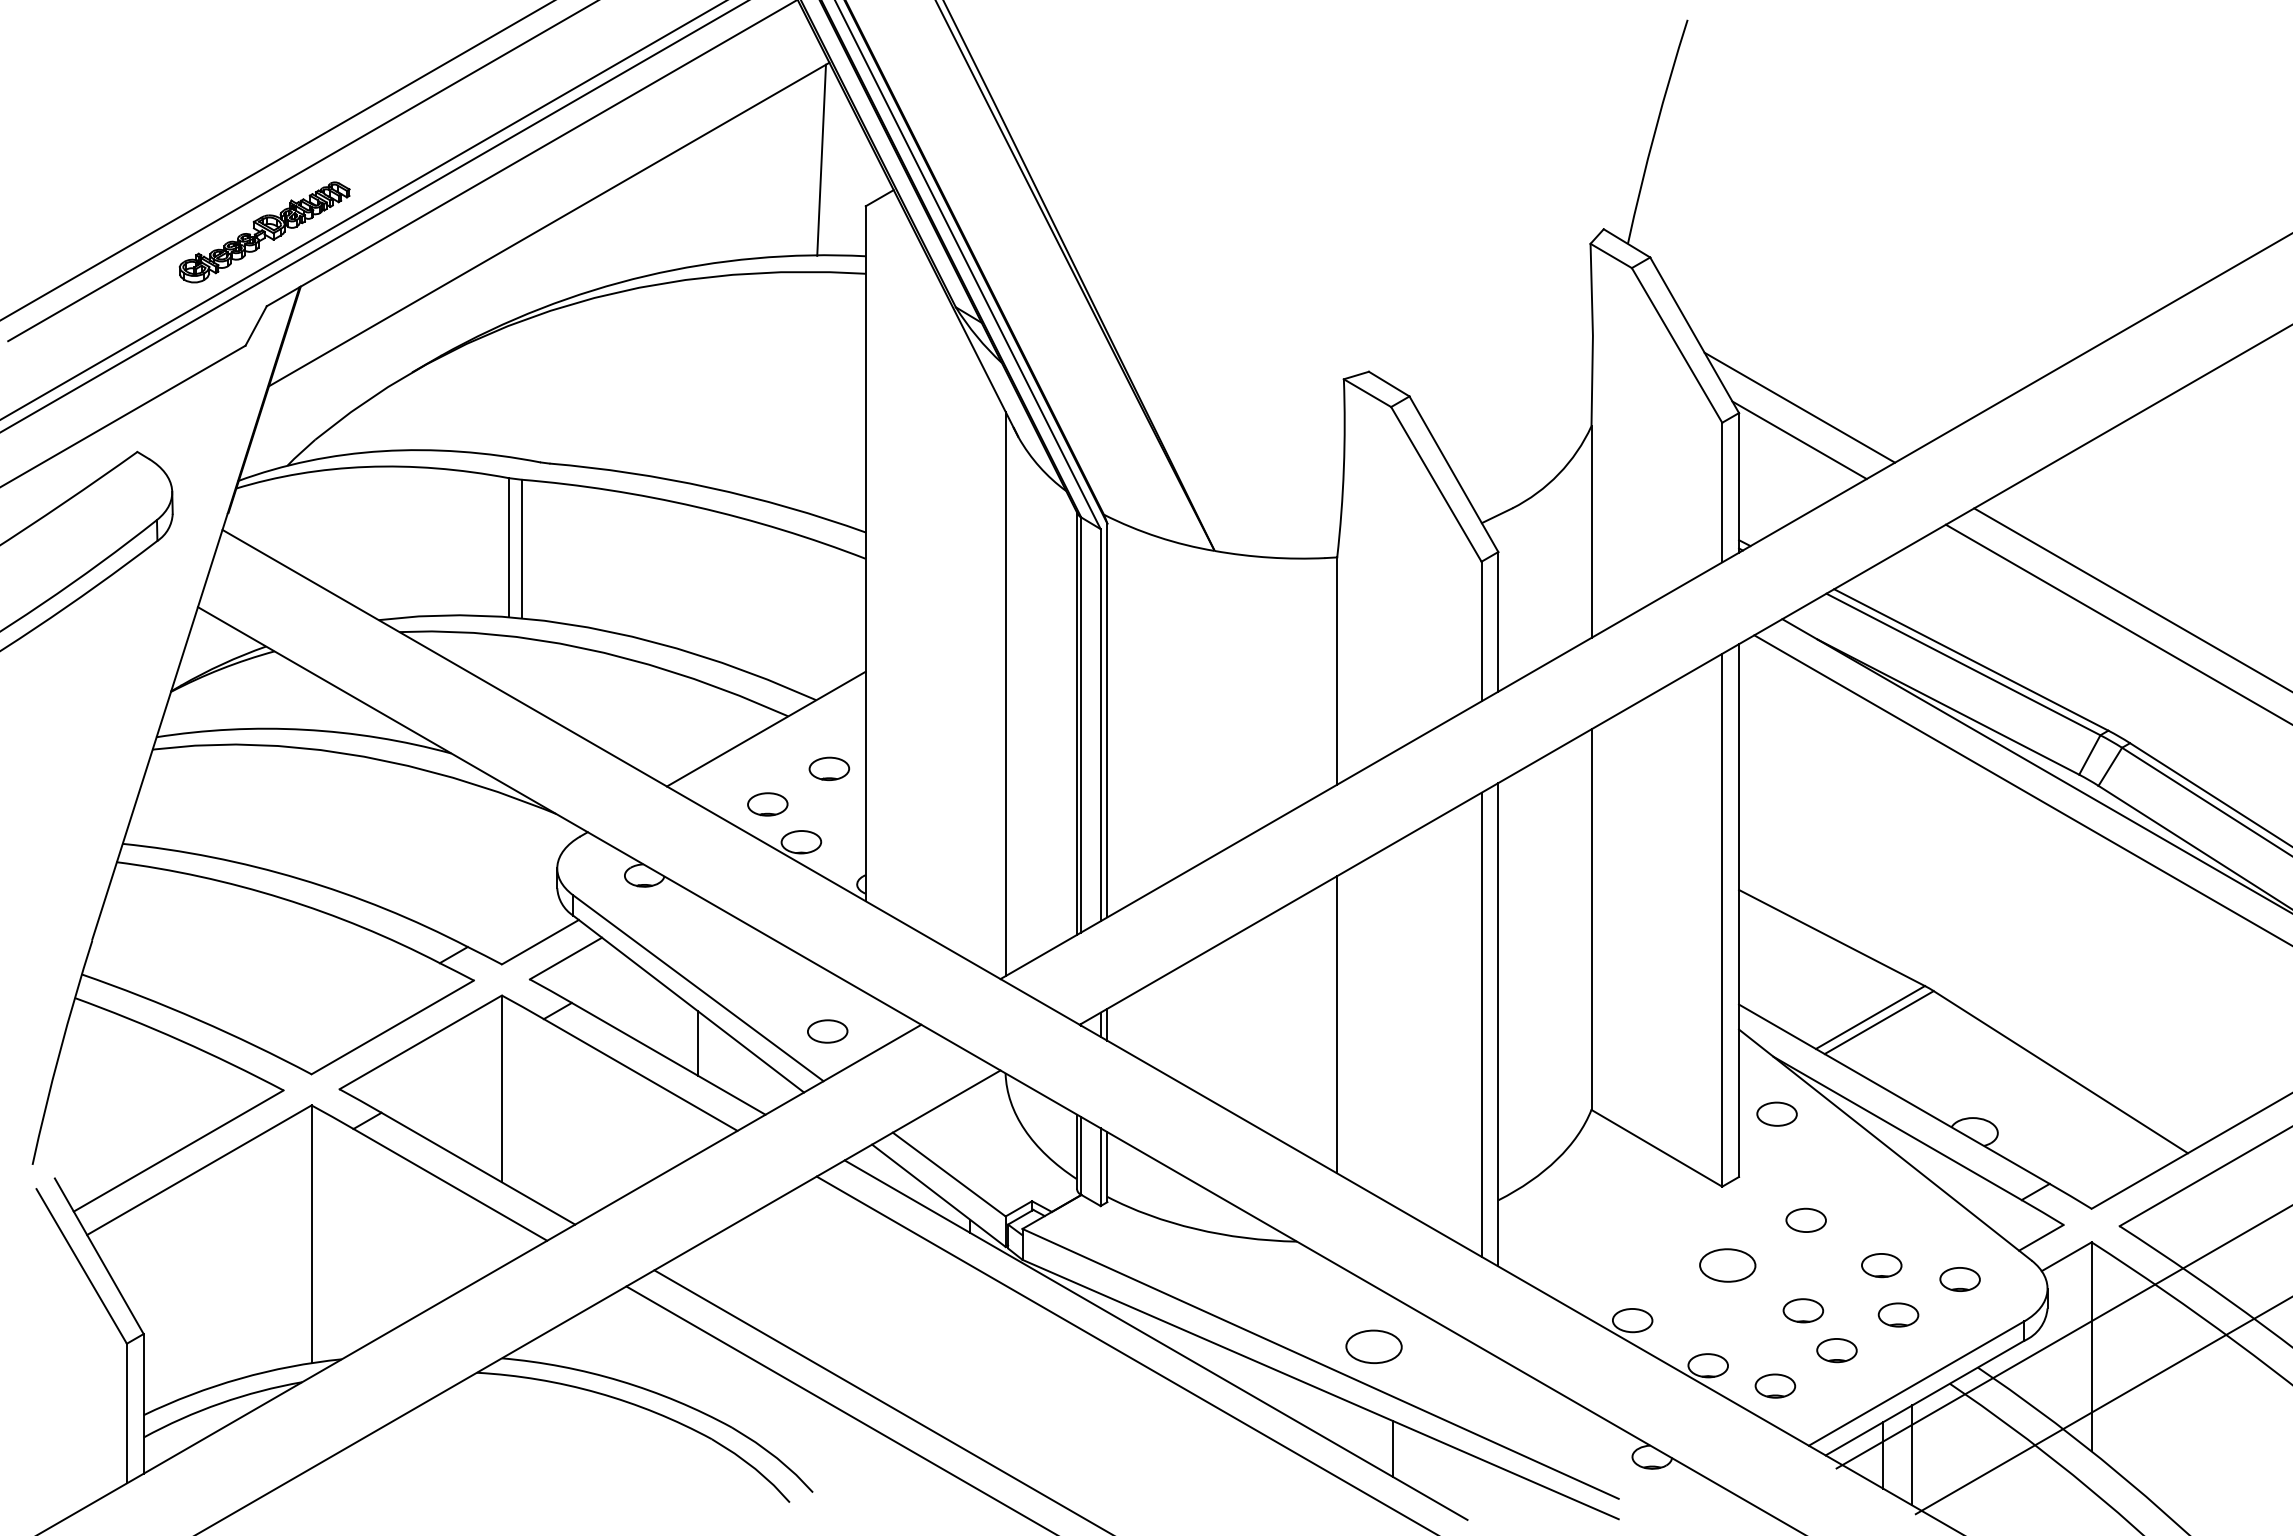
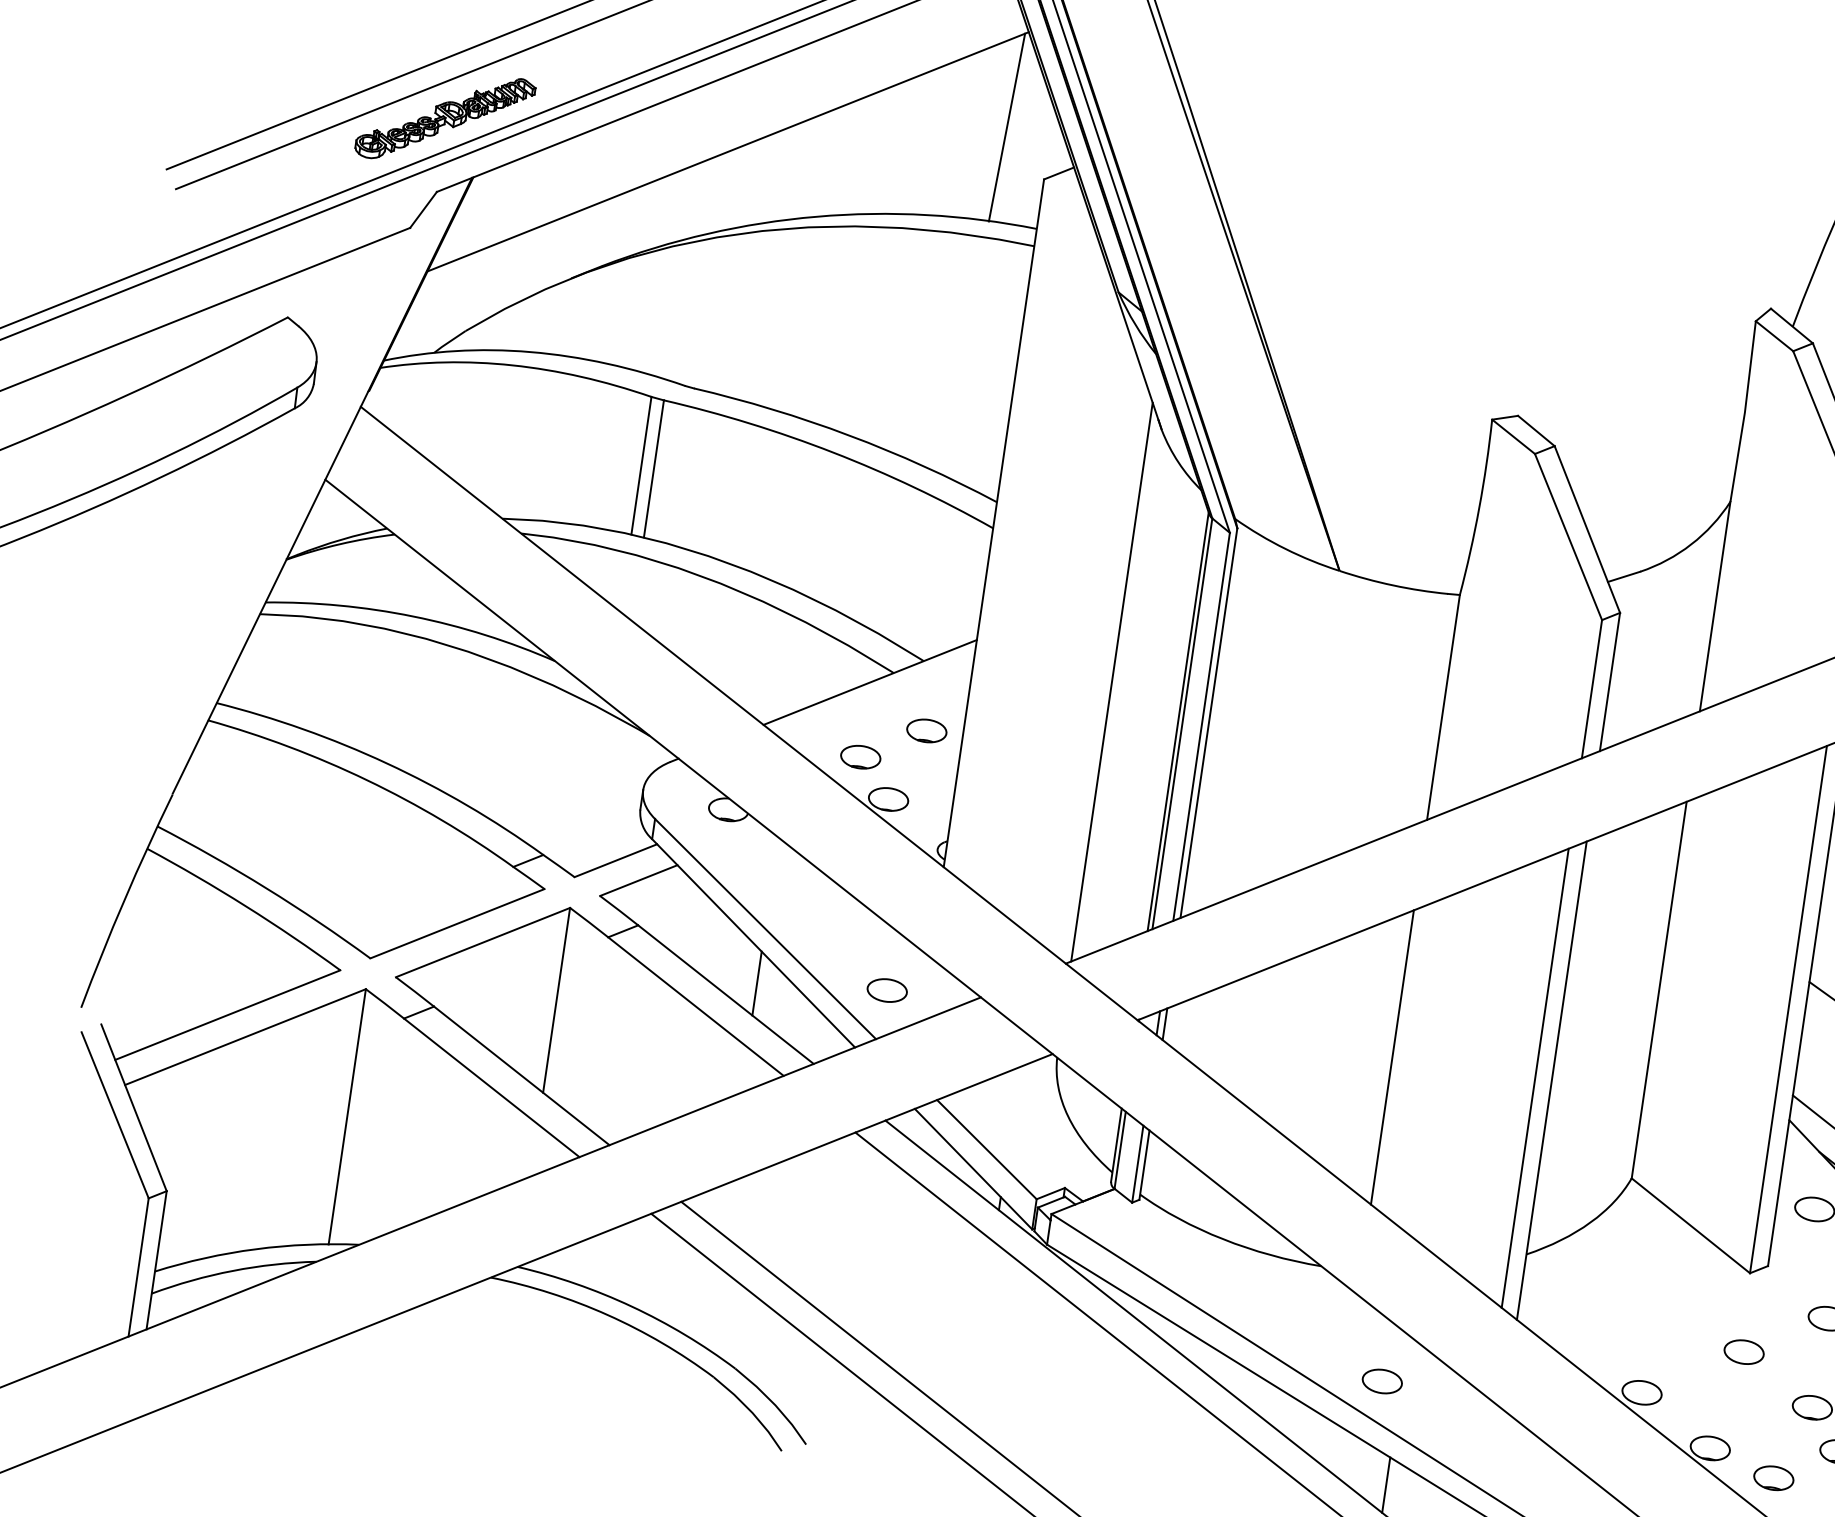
part: (1727, 1265) -> (1743, 1351), size x0.71
part: (1373, 1346) -> (1381, 1381), size x0.71

